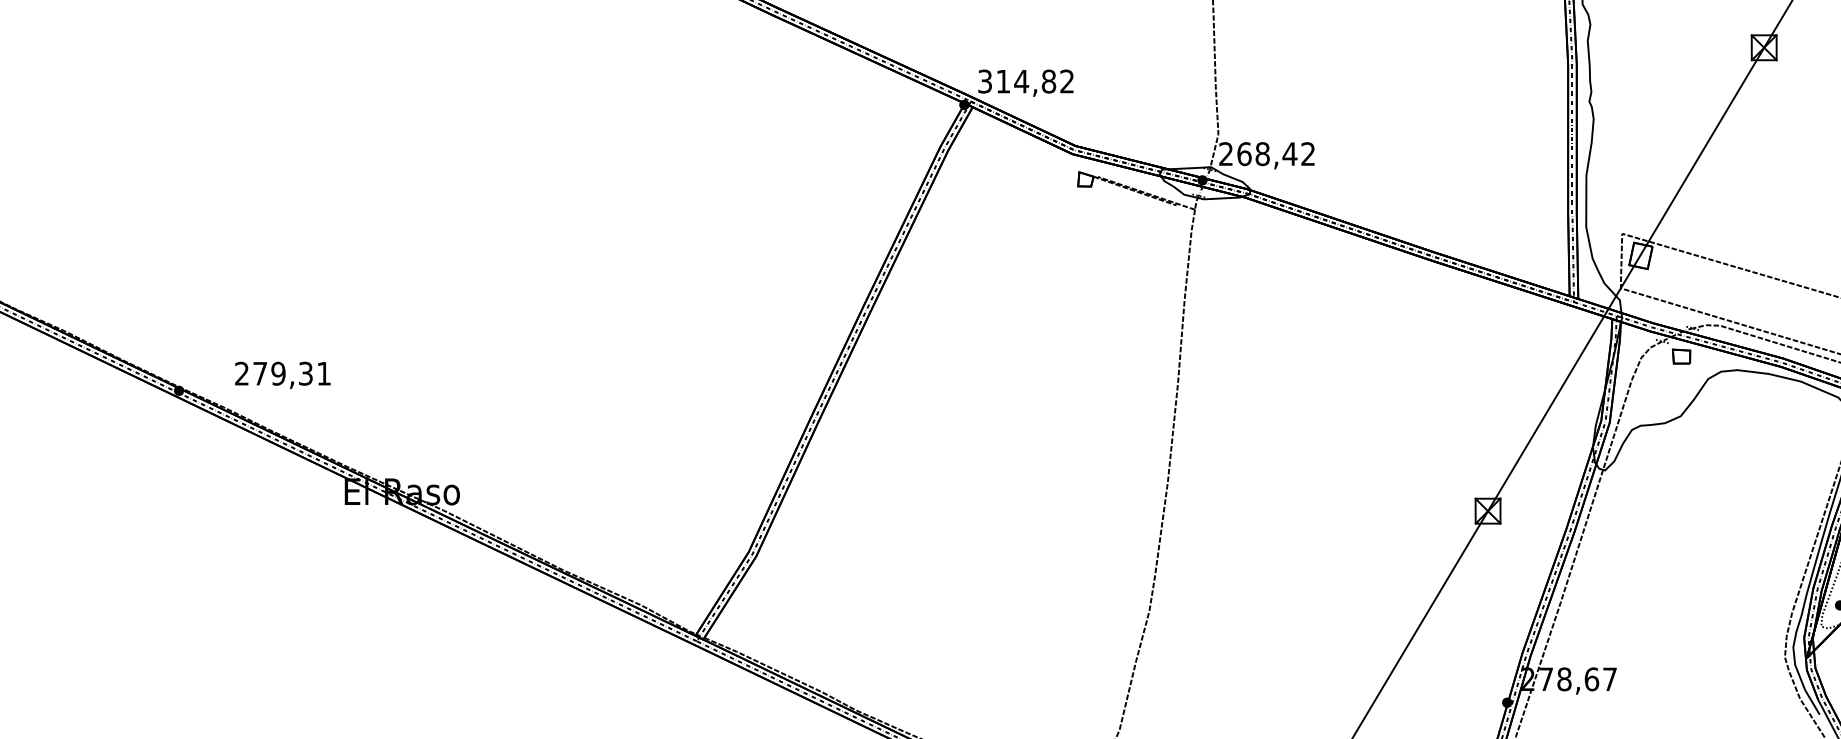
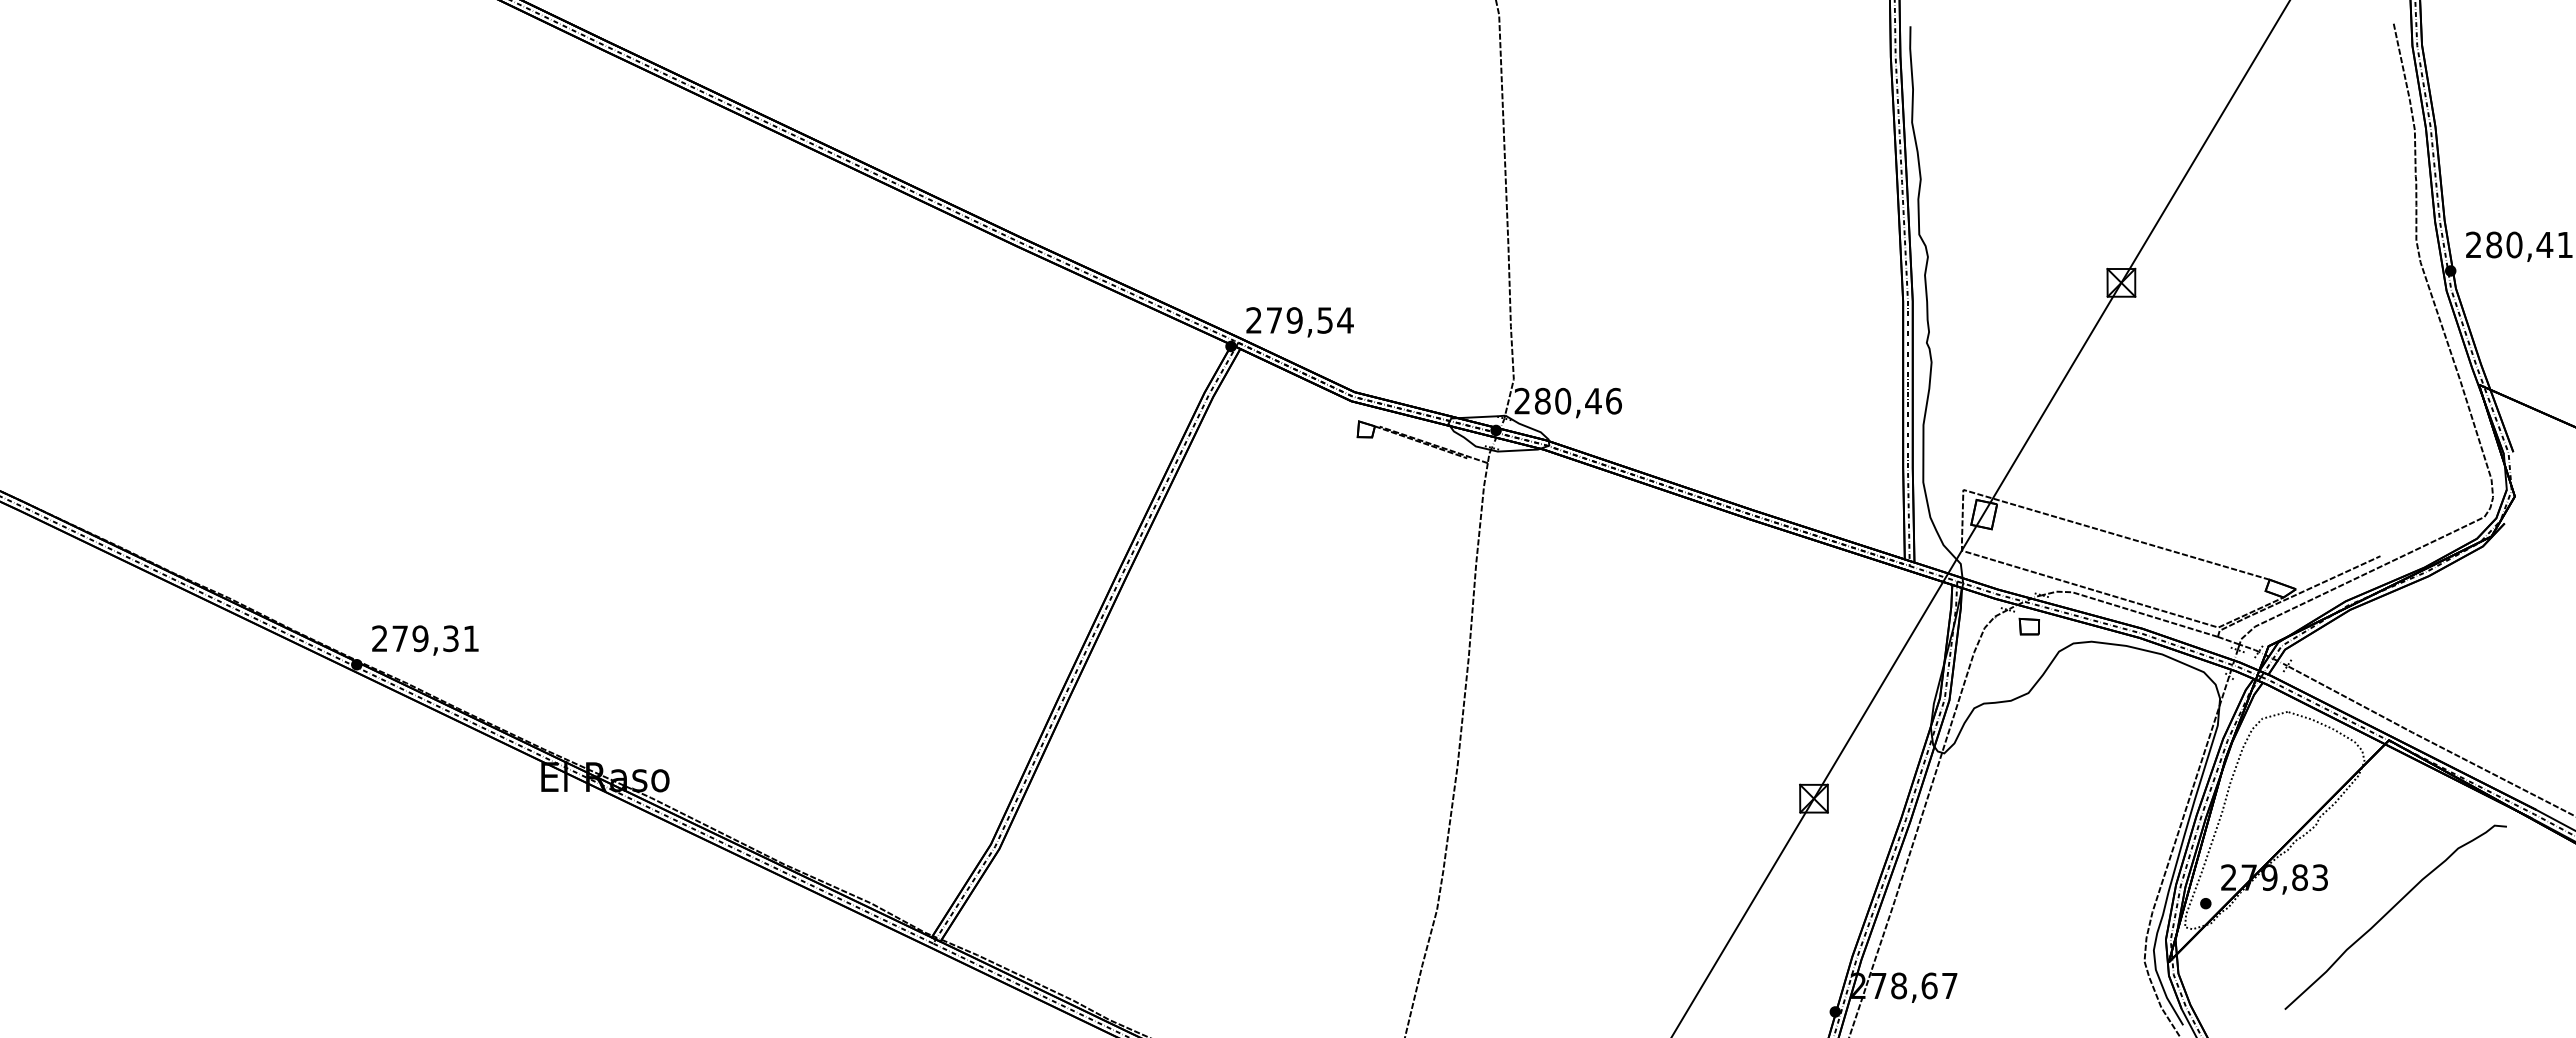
text: (1025, 81) -> (1299, 320), 314,82 -> 279,54
text: (1276, 153) -> (1578, 400), 268,42 -> 280,46
text: (282, 375) -> (425, 640), moved

